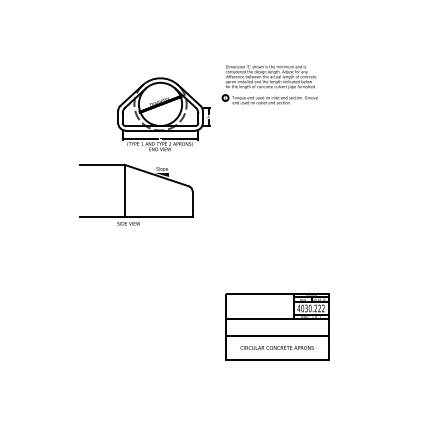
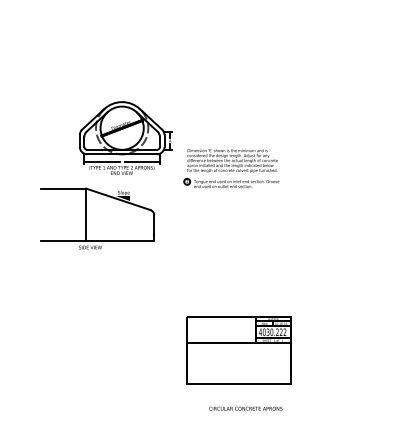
part: (269, 84) -> (231, 168), moved
line: (276, 335) -> (238, 359), removed
text: (276, 347) -> (245, 408), moved

